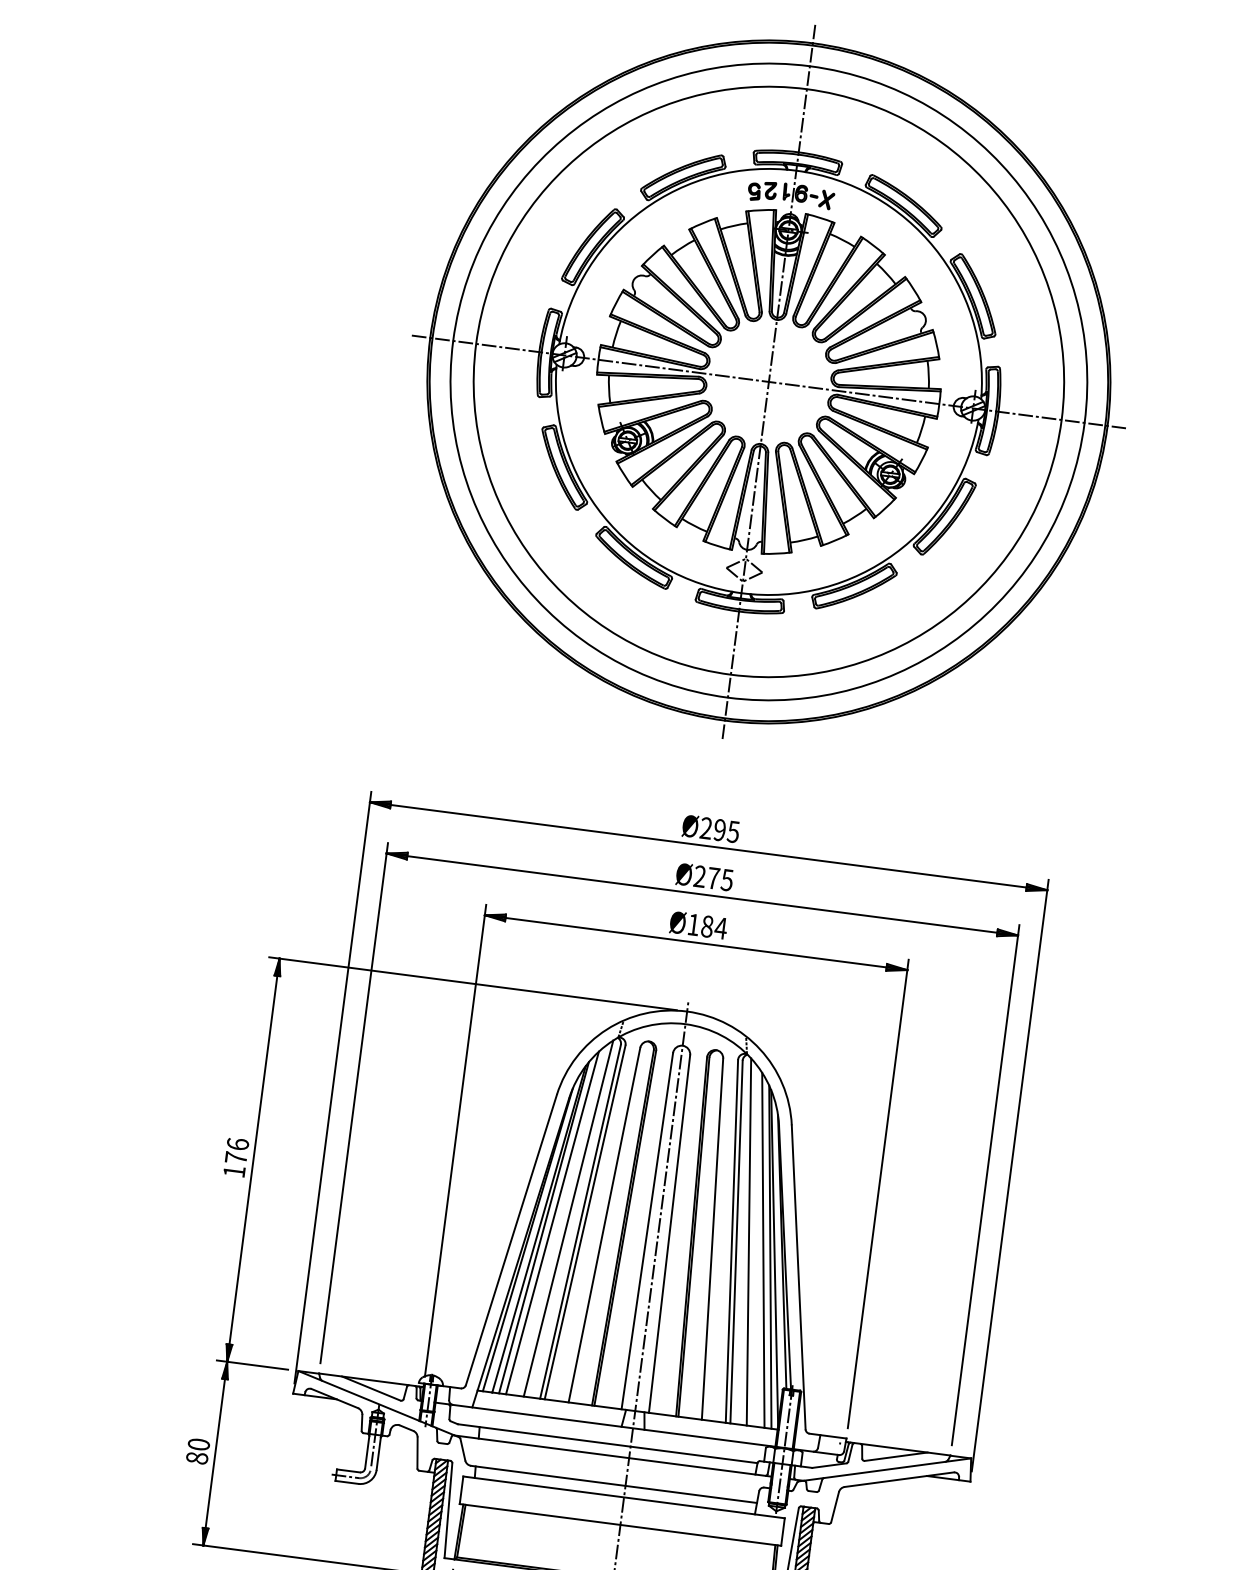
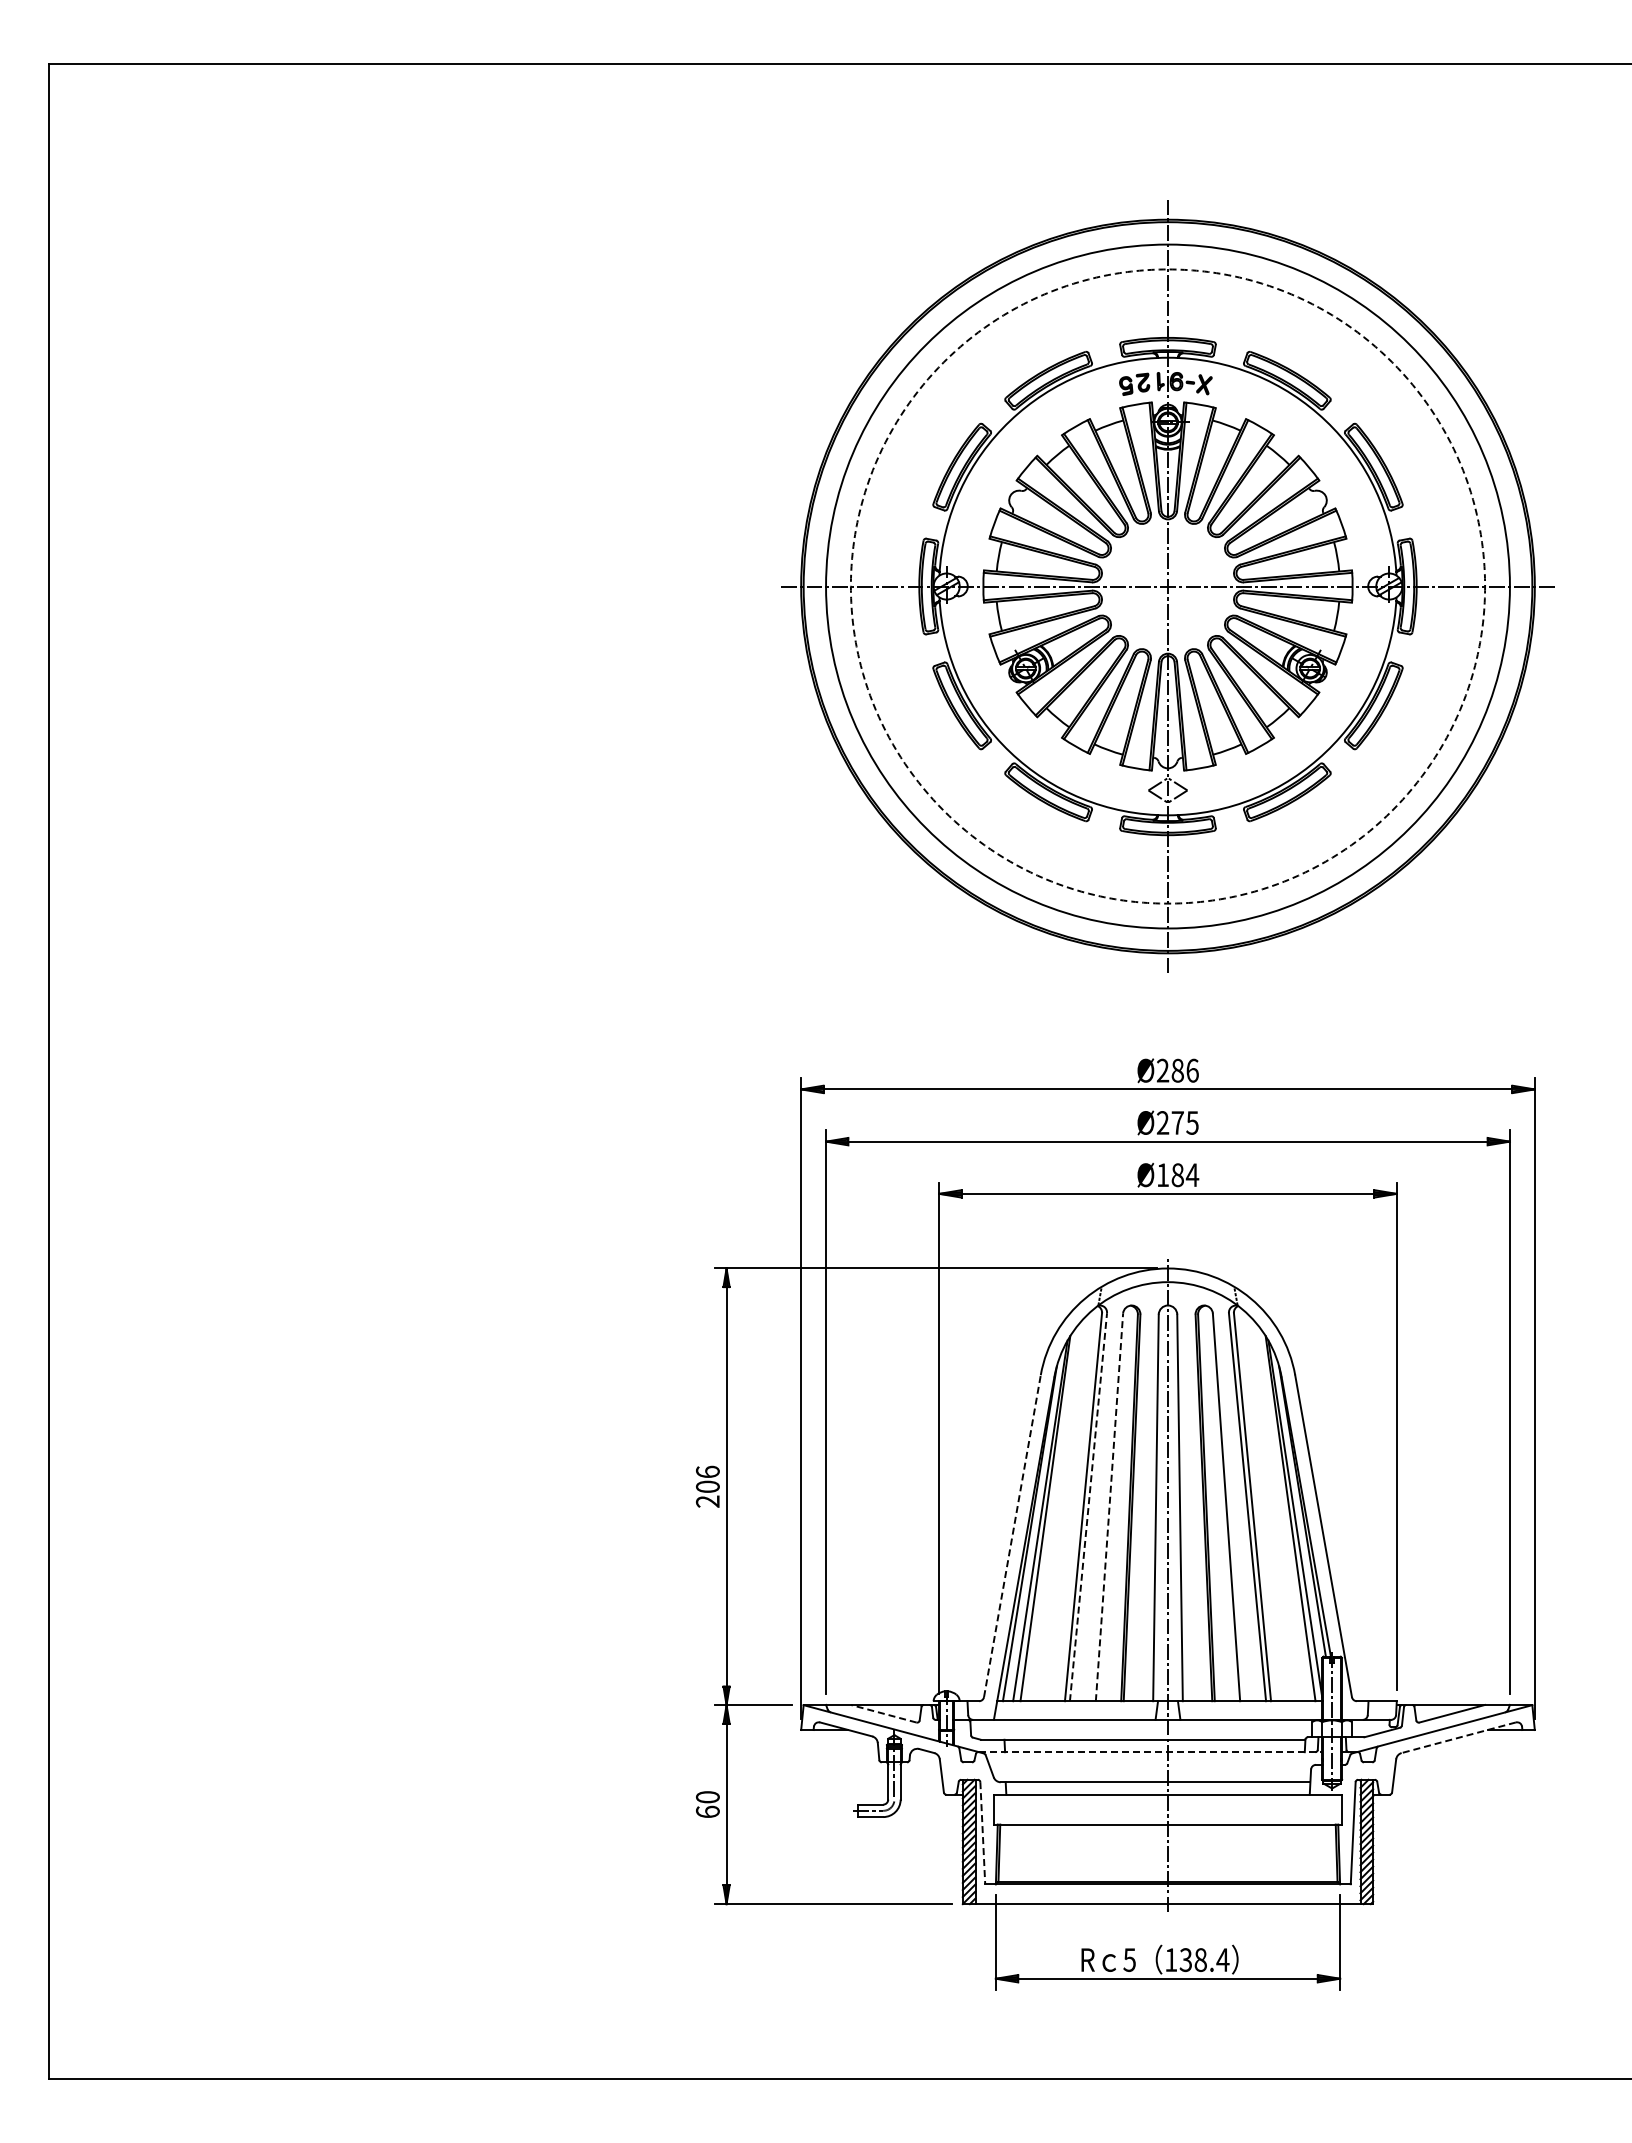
circle: (768, 381) -> (1167, 586), solid -> dashed
text: (726, 830) -> (1184, 1070), Ø295 -> Ø286
text: (235, 1164) -> (707, 1493), 176 -> 206
line: (568, 1218) -> (1070, 1505), removed
line: (585, 1222) -> (1088, 1507), solid -> dashed
line: (552, 1223) -> (1053, 1512), removed
line: (604, 1224) -> (1109, 1506), solid -> dashed
line: (511, 1239) -> (1012, 1535), solid -> dashed
line: (748, 1242) -> (1265, 1505), removed
line: (762, 1250) -> (1281, 1512), removed
line: (371, 1388) -> (883, 1713), solid -> dashed
line: (613, 1456) -> (1151, 1752), solid -> dashed
text: (196, 1457) -> (707, 1811), 80 -> 60
line: (899, 1479) -> (1458, 1737), solid -> dashed
line: (448, 1510) -> (982, 1833), solid -> dashed

